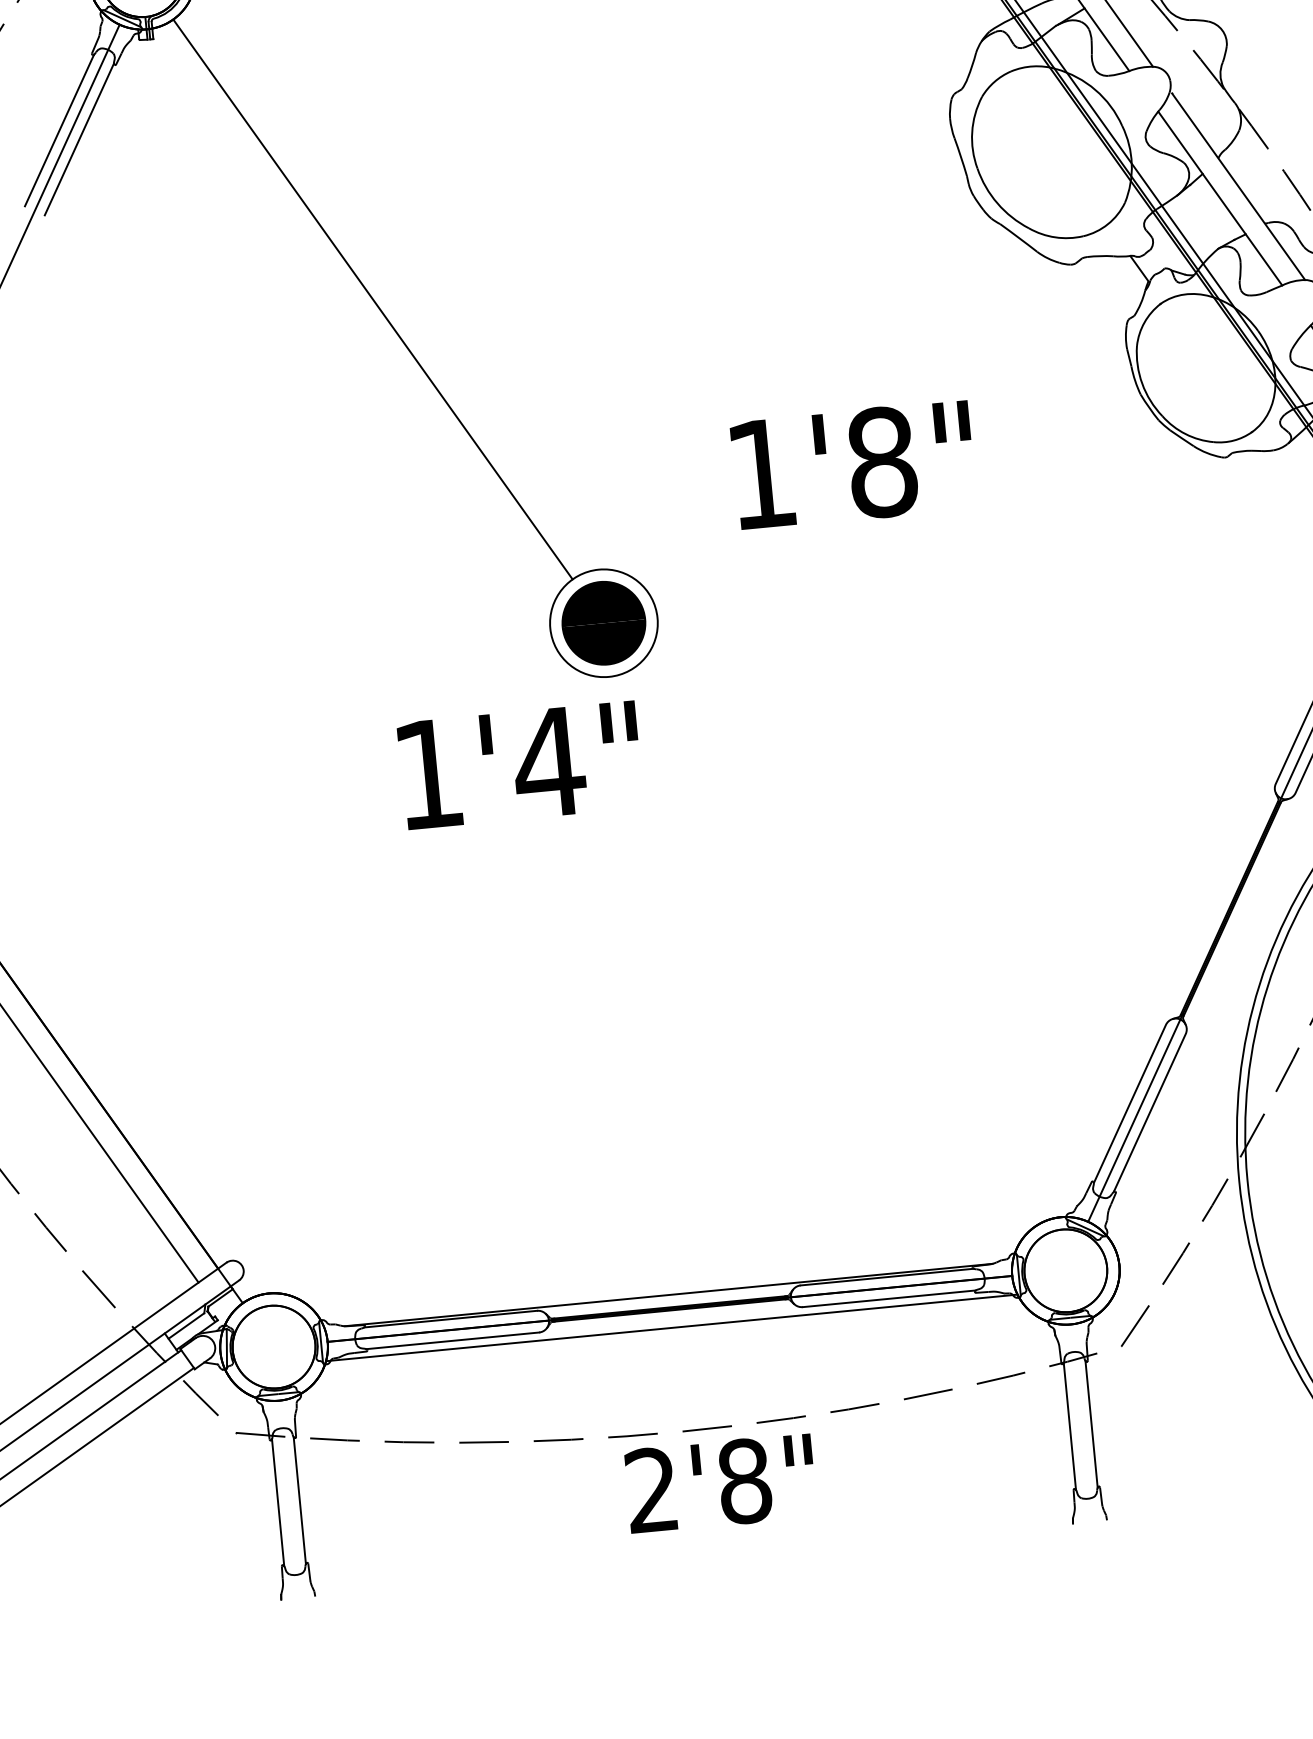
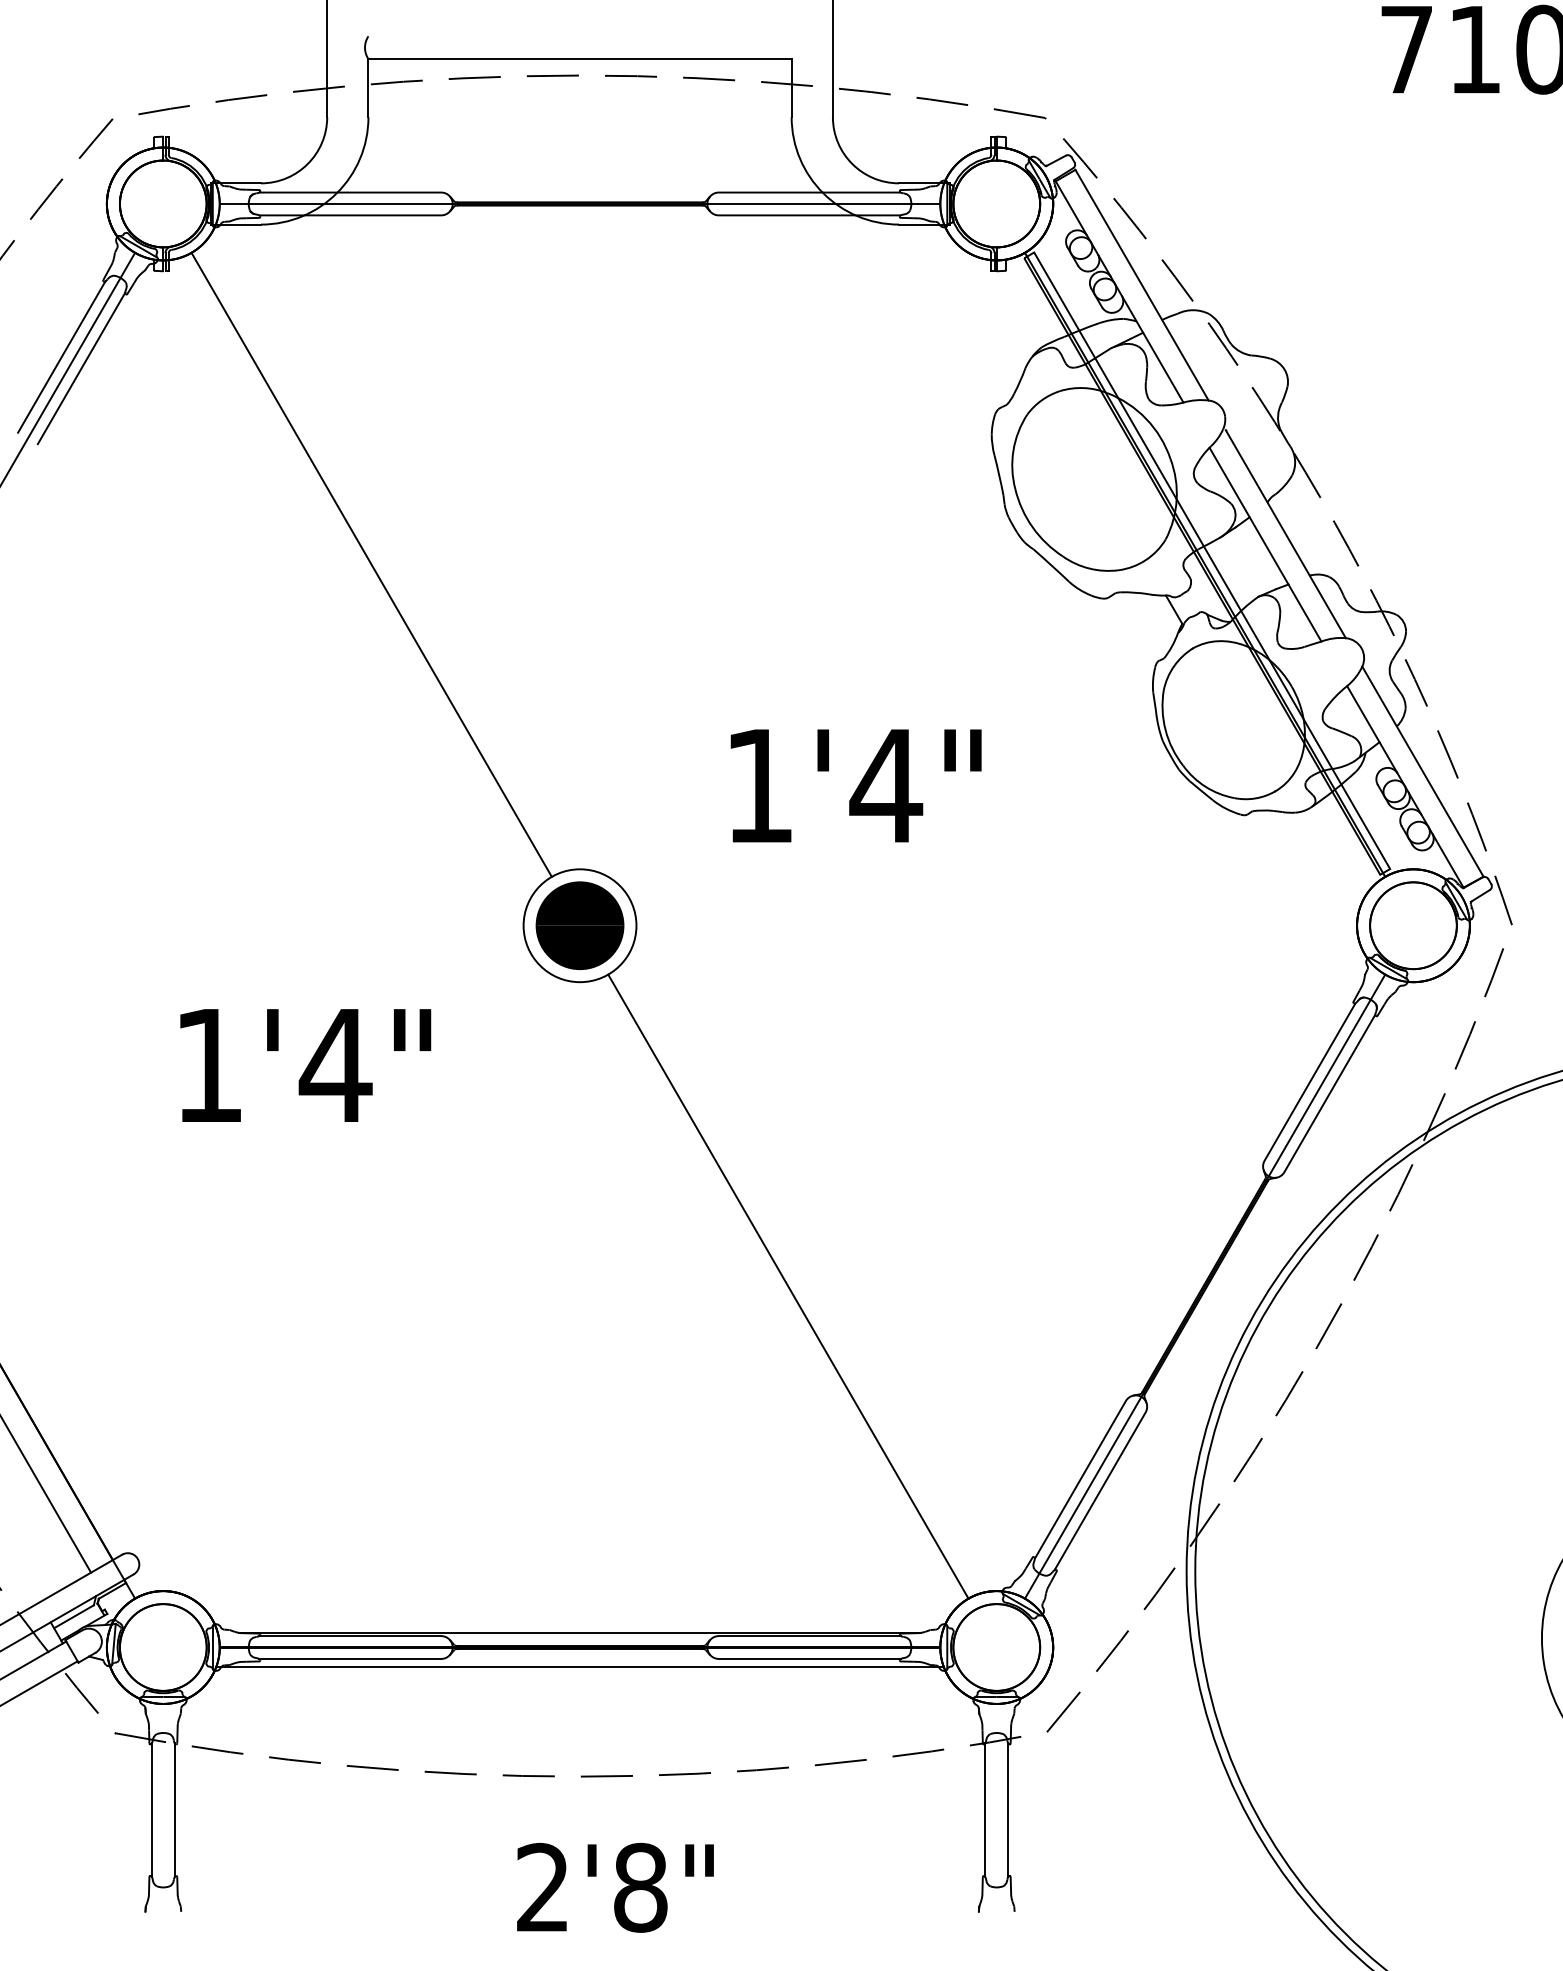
text: (882, 462) -> (886, 785), 1'8" -> 1'4"
text: (520, 765) -> (305, 1065), moved
line: (834, 946) -> (788, 1286), added
text: (720, 1483) -> (615, 1887), moved

